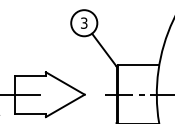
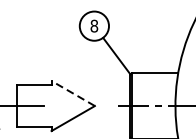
text: (83, 22) -> (93, 25), 3 -> 8
line: (64, 83) -> (72, 93), solid -> dashed

